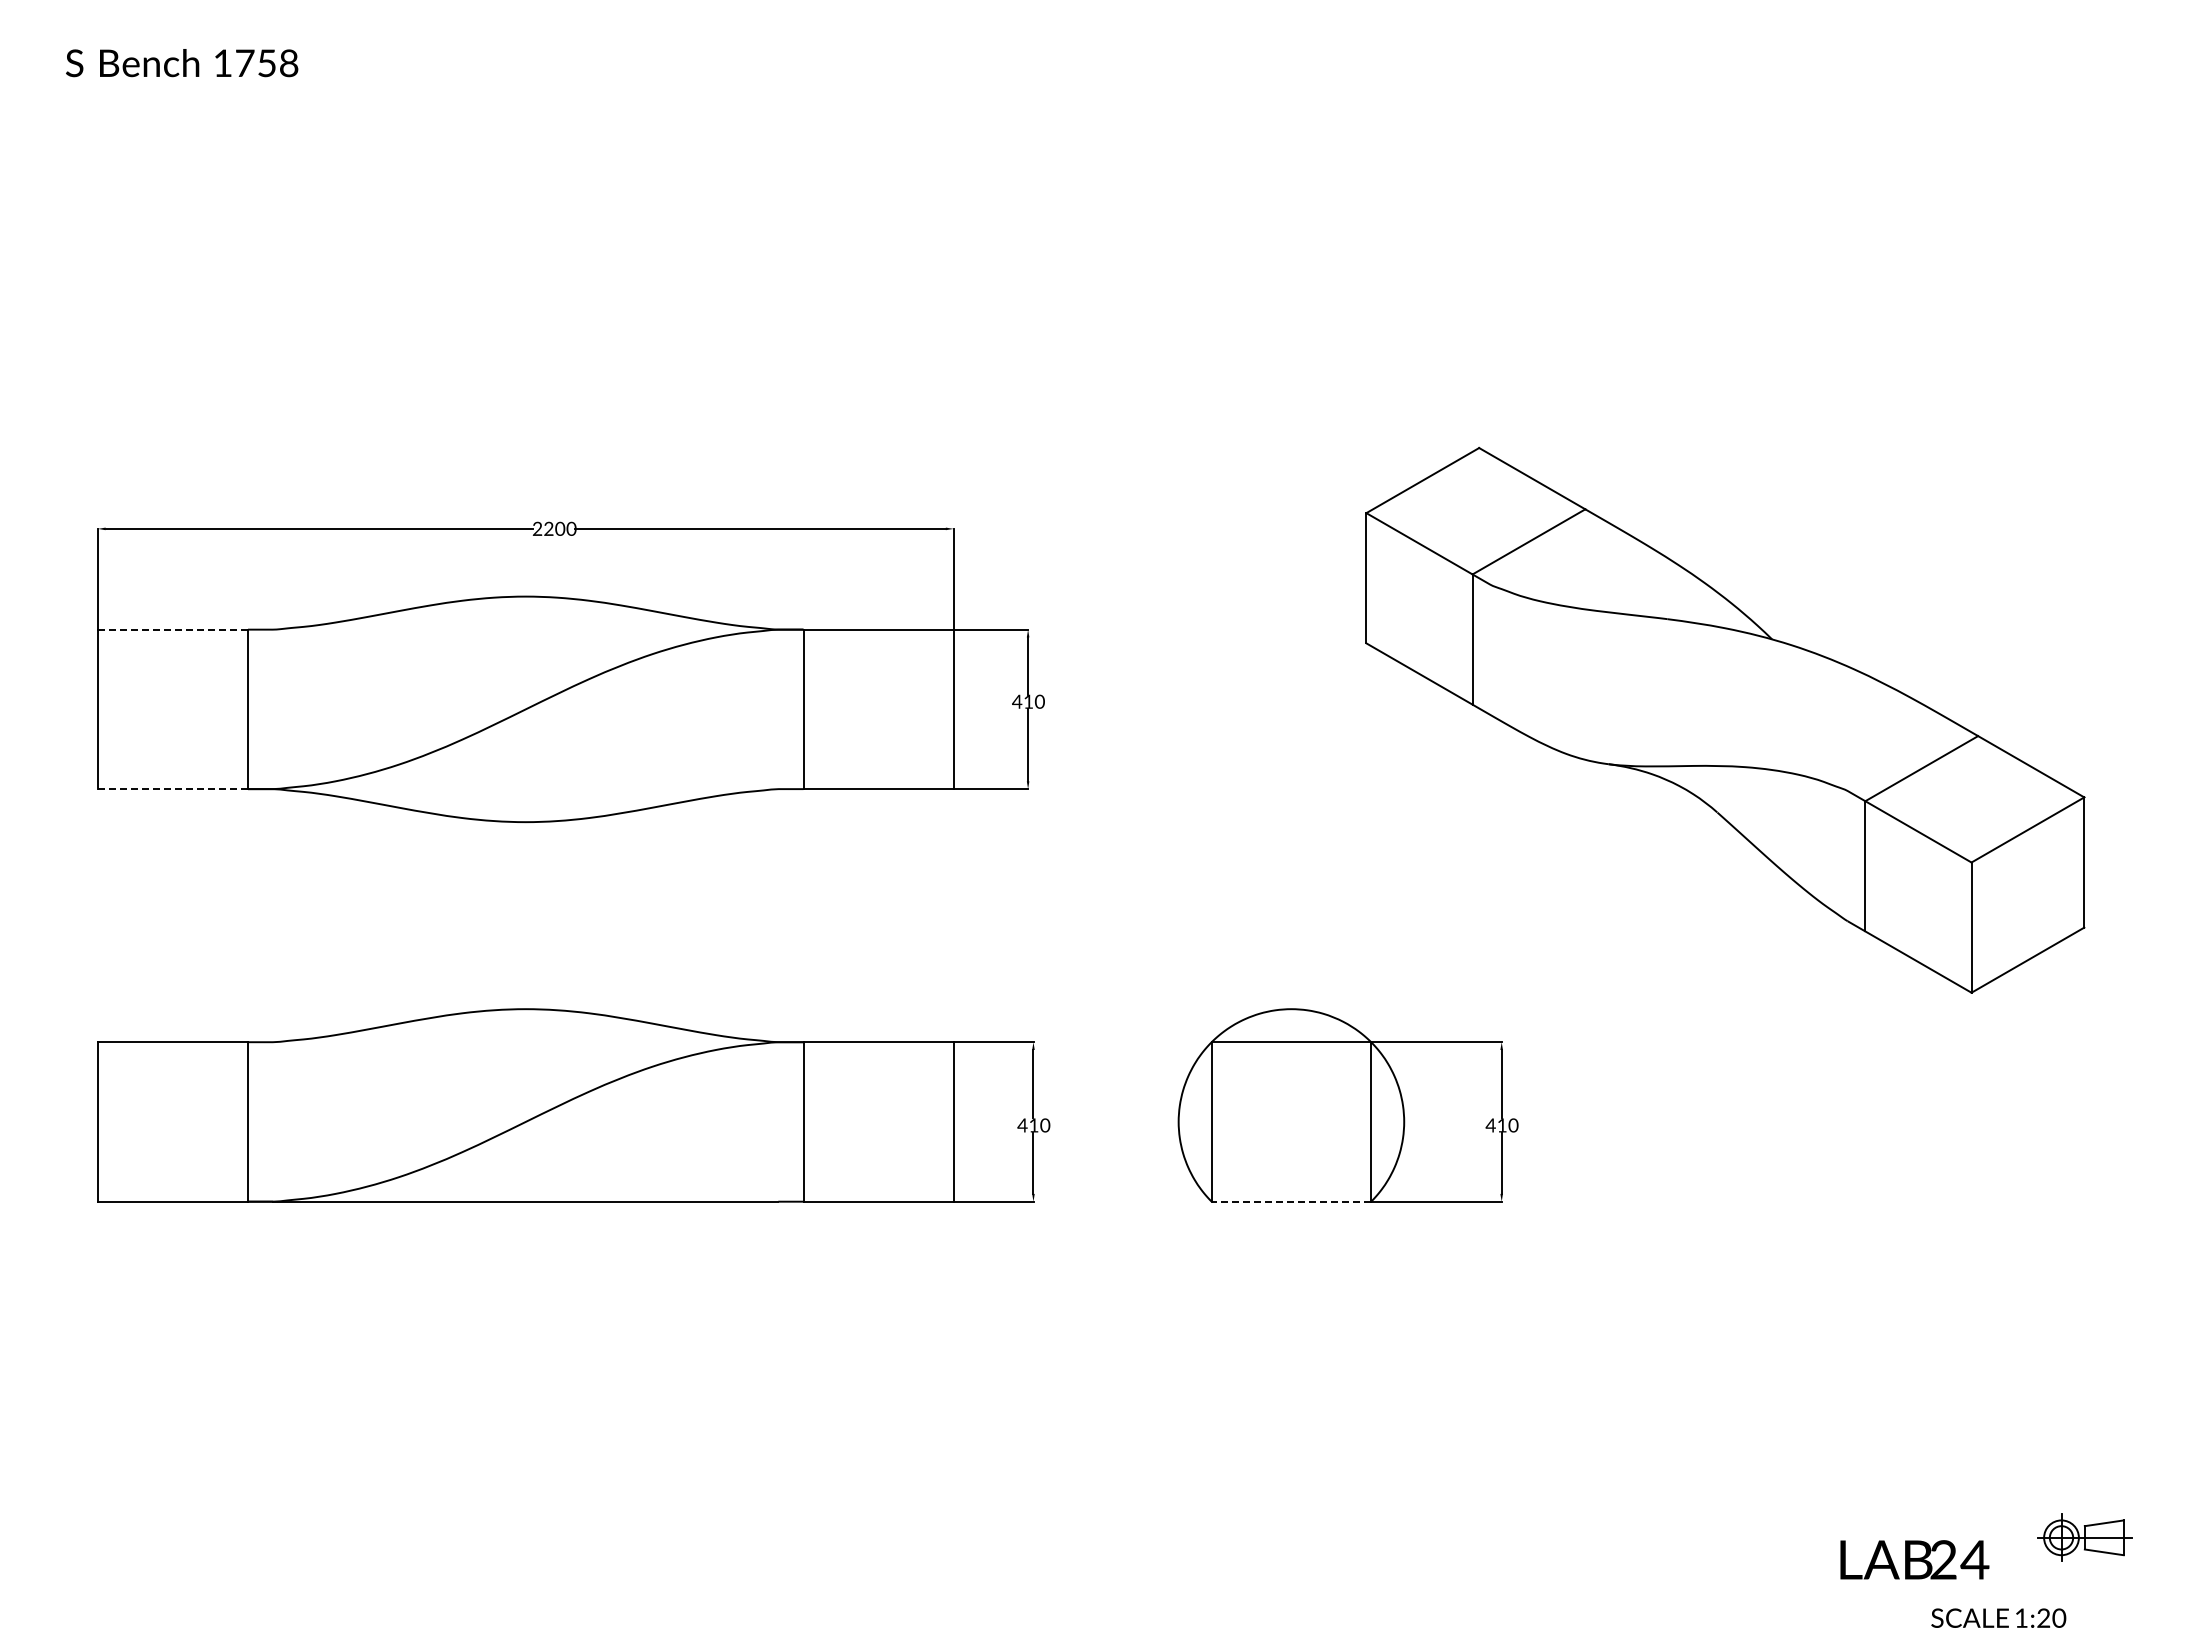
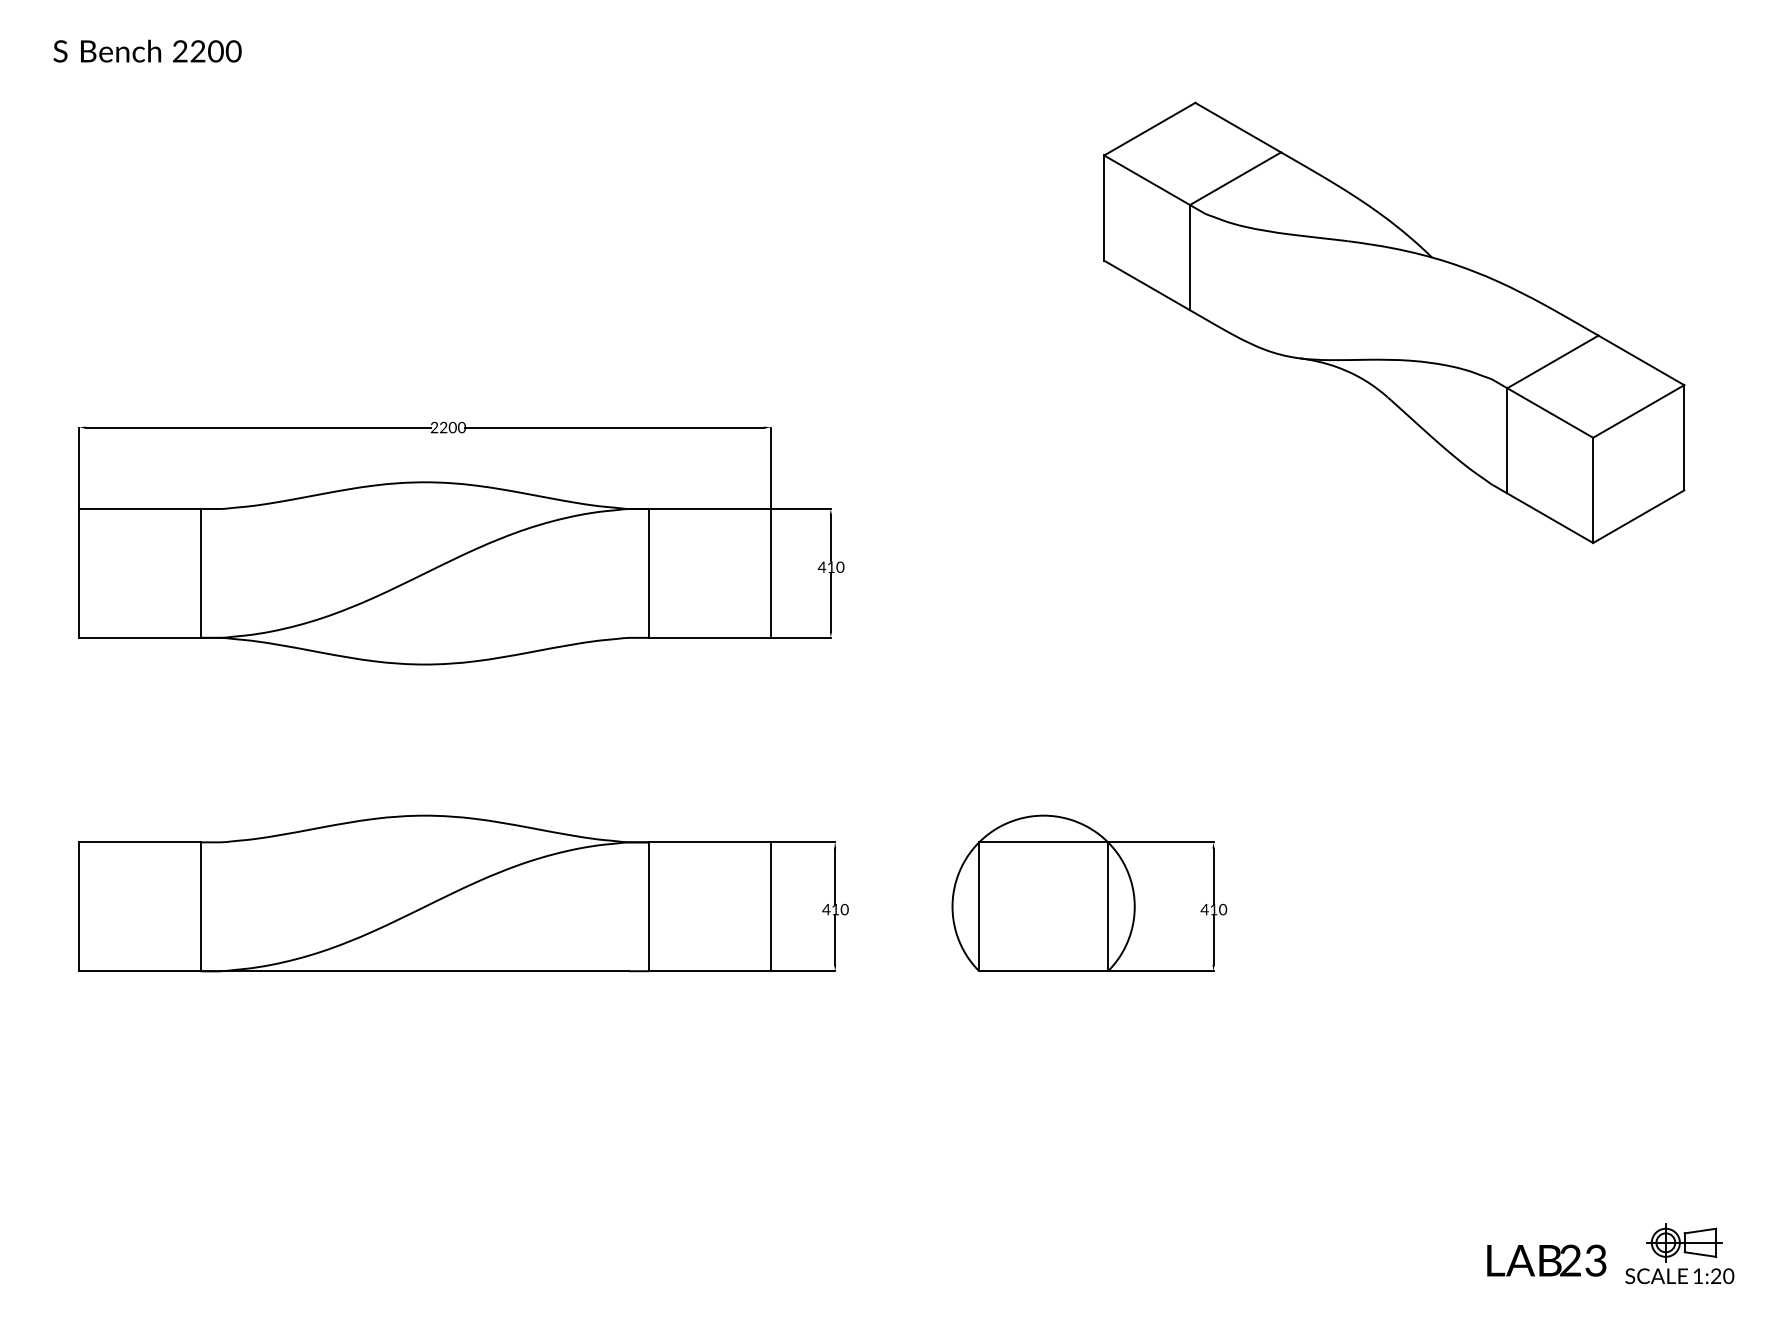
text: (255, 63) -> (206, 51), 1758 -> 2200
line: (172, 629) -> (139, 508), dashed -> solid
part: (1725, 719) -> (1394, 322), moved
line: (172, 789) -> (139, 638), dashed -> solid
line: (1291, 1201) -> (1043, 971), dashed -> solid
text: (1974, 1559) -> (1595, 1260), 24 -> 23
text: (1998, 1617) -> (1679, 1275), moved

